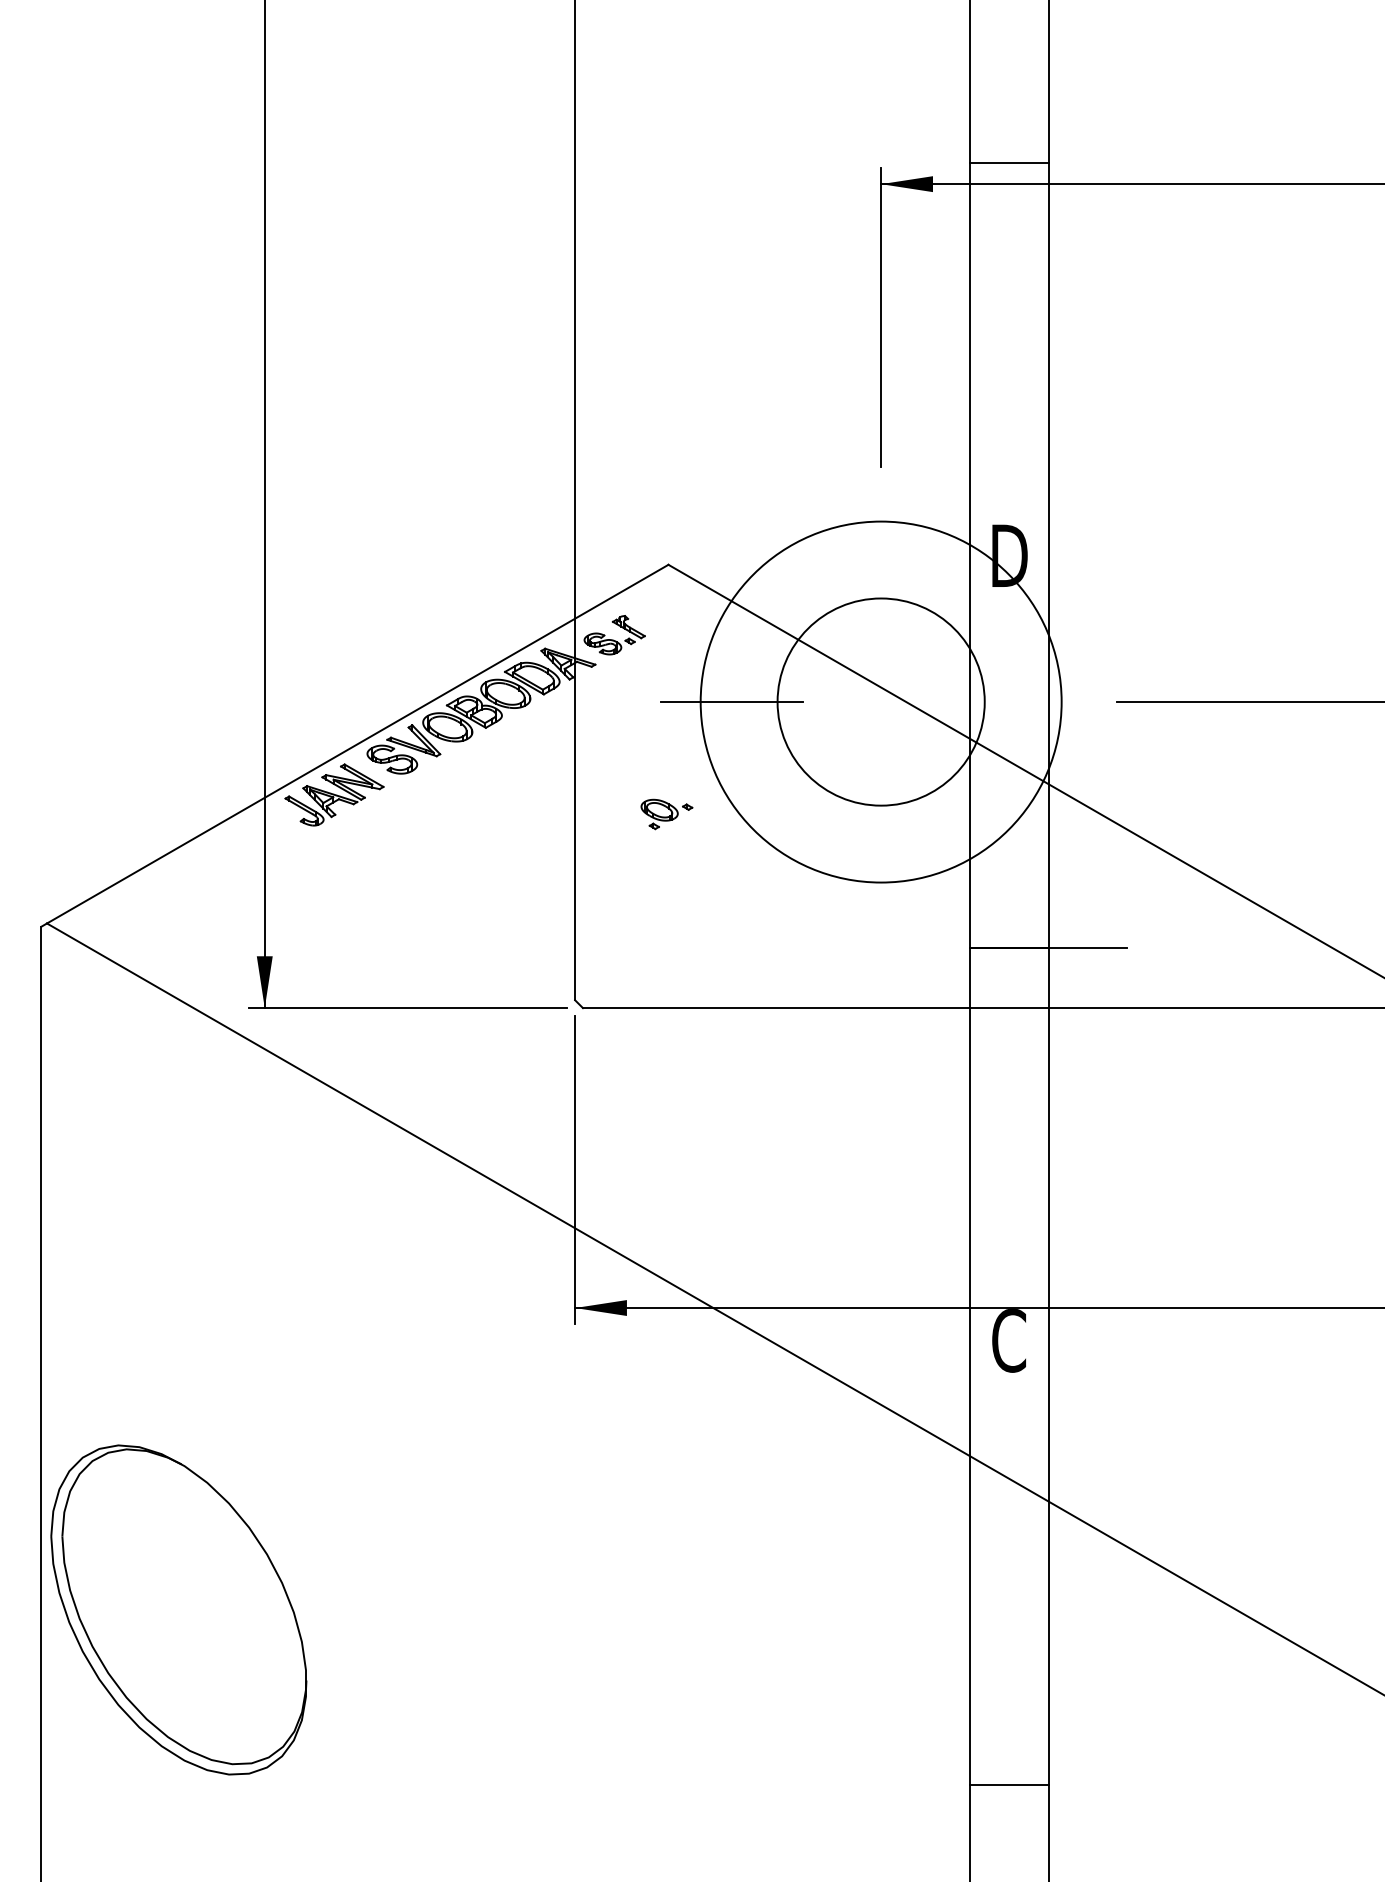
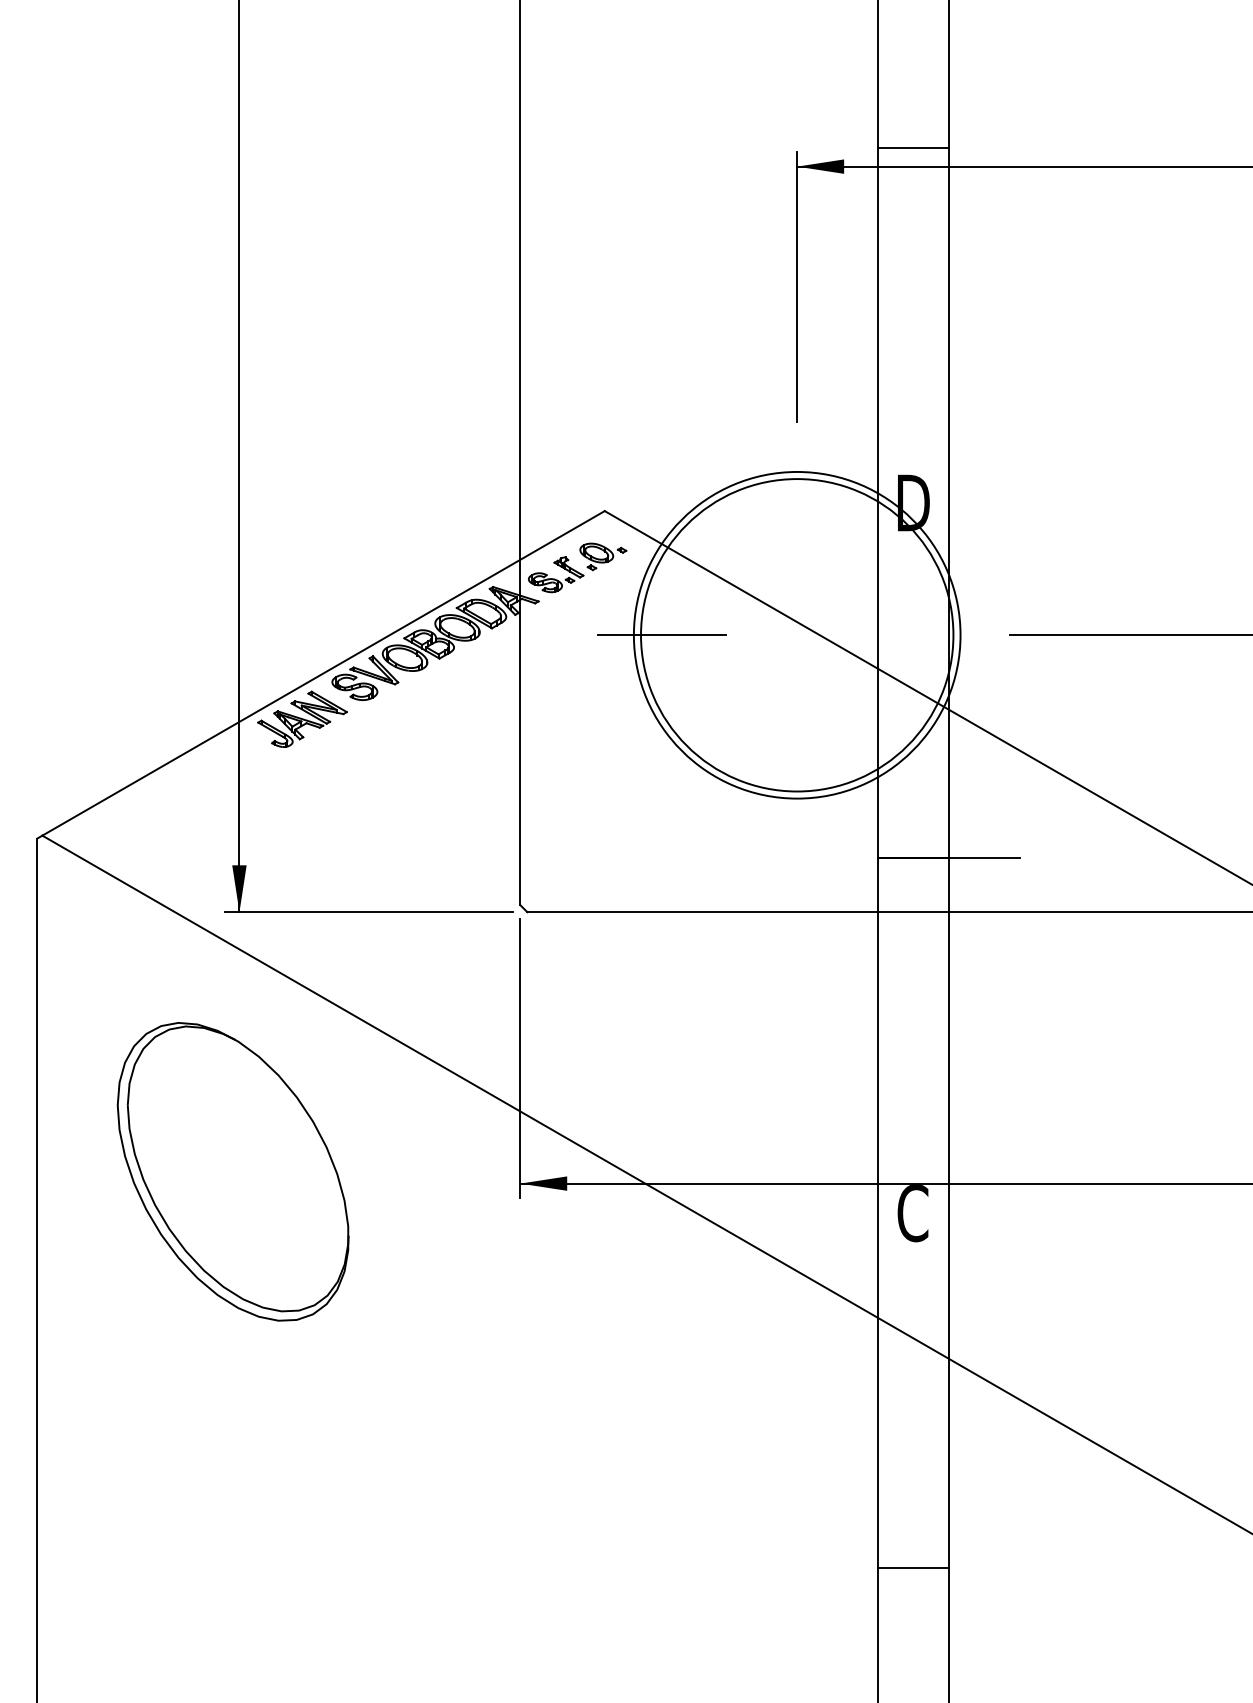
circle: (880, 701) -> (796, 634), size x1.67
part: (666, 814) -> (602, 556), moved
part: (178, 1609) -> (232, 1171), moved
line: (1009, 1784) -> (913, 1567), moved

